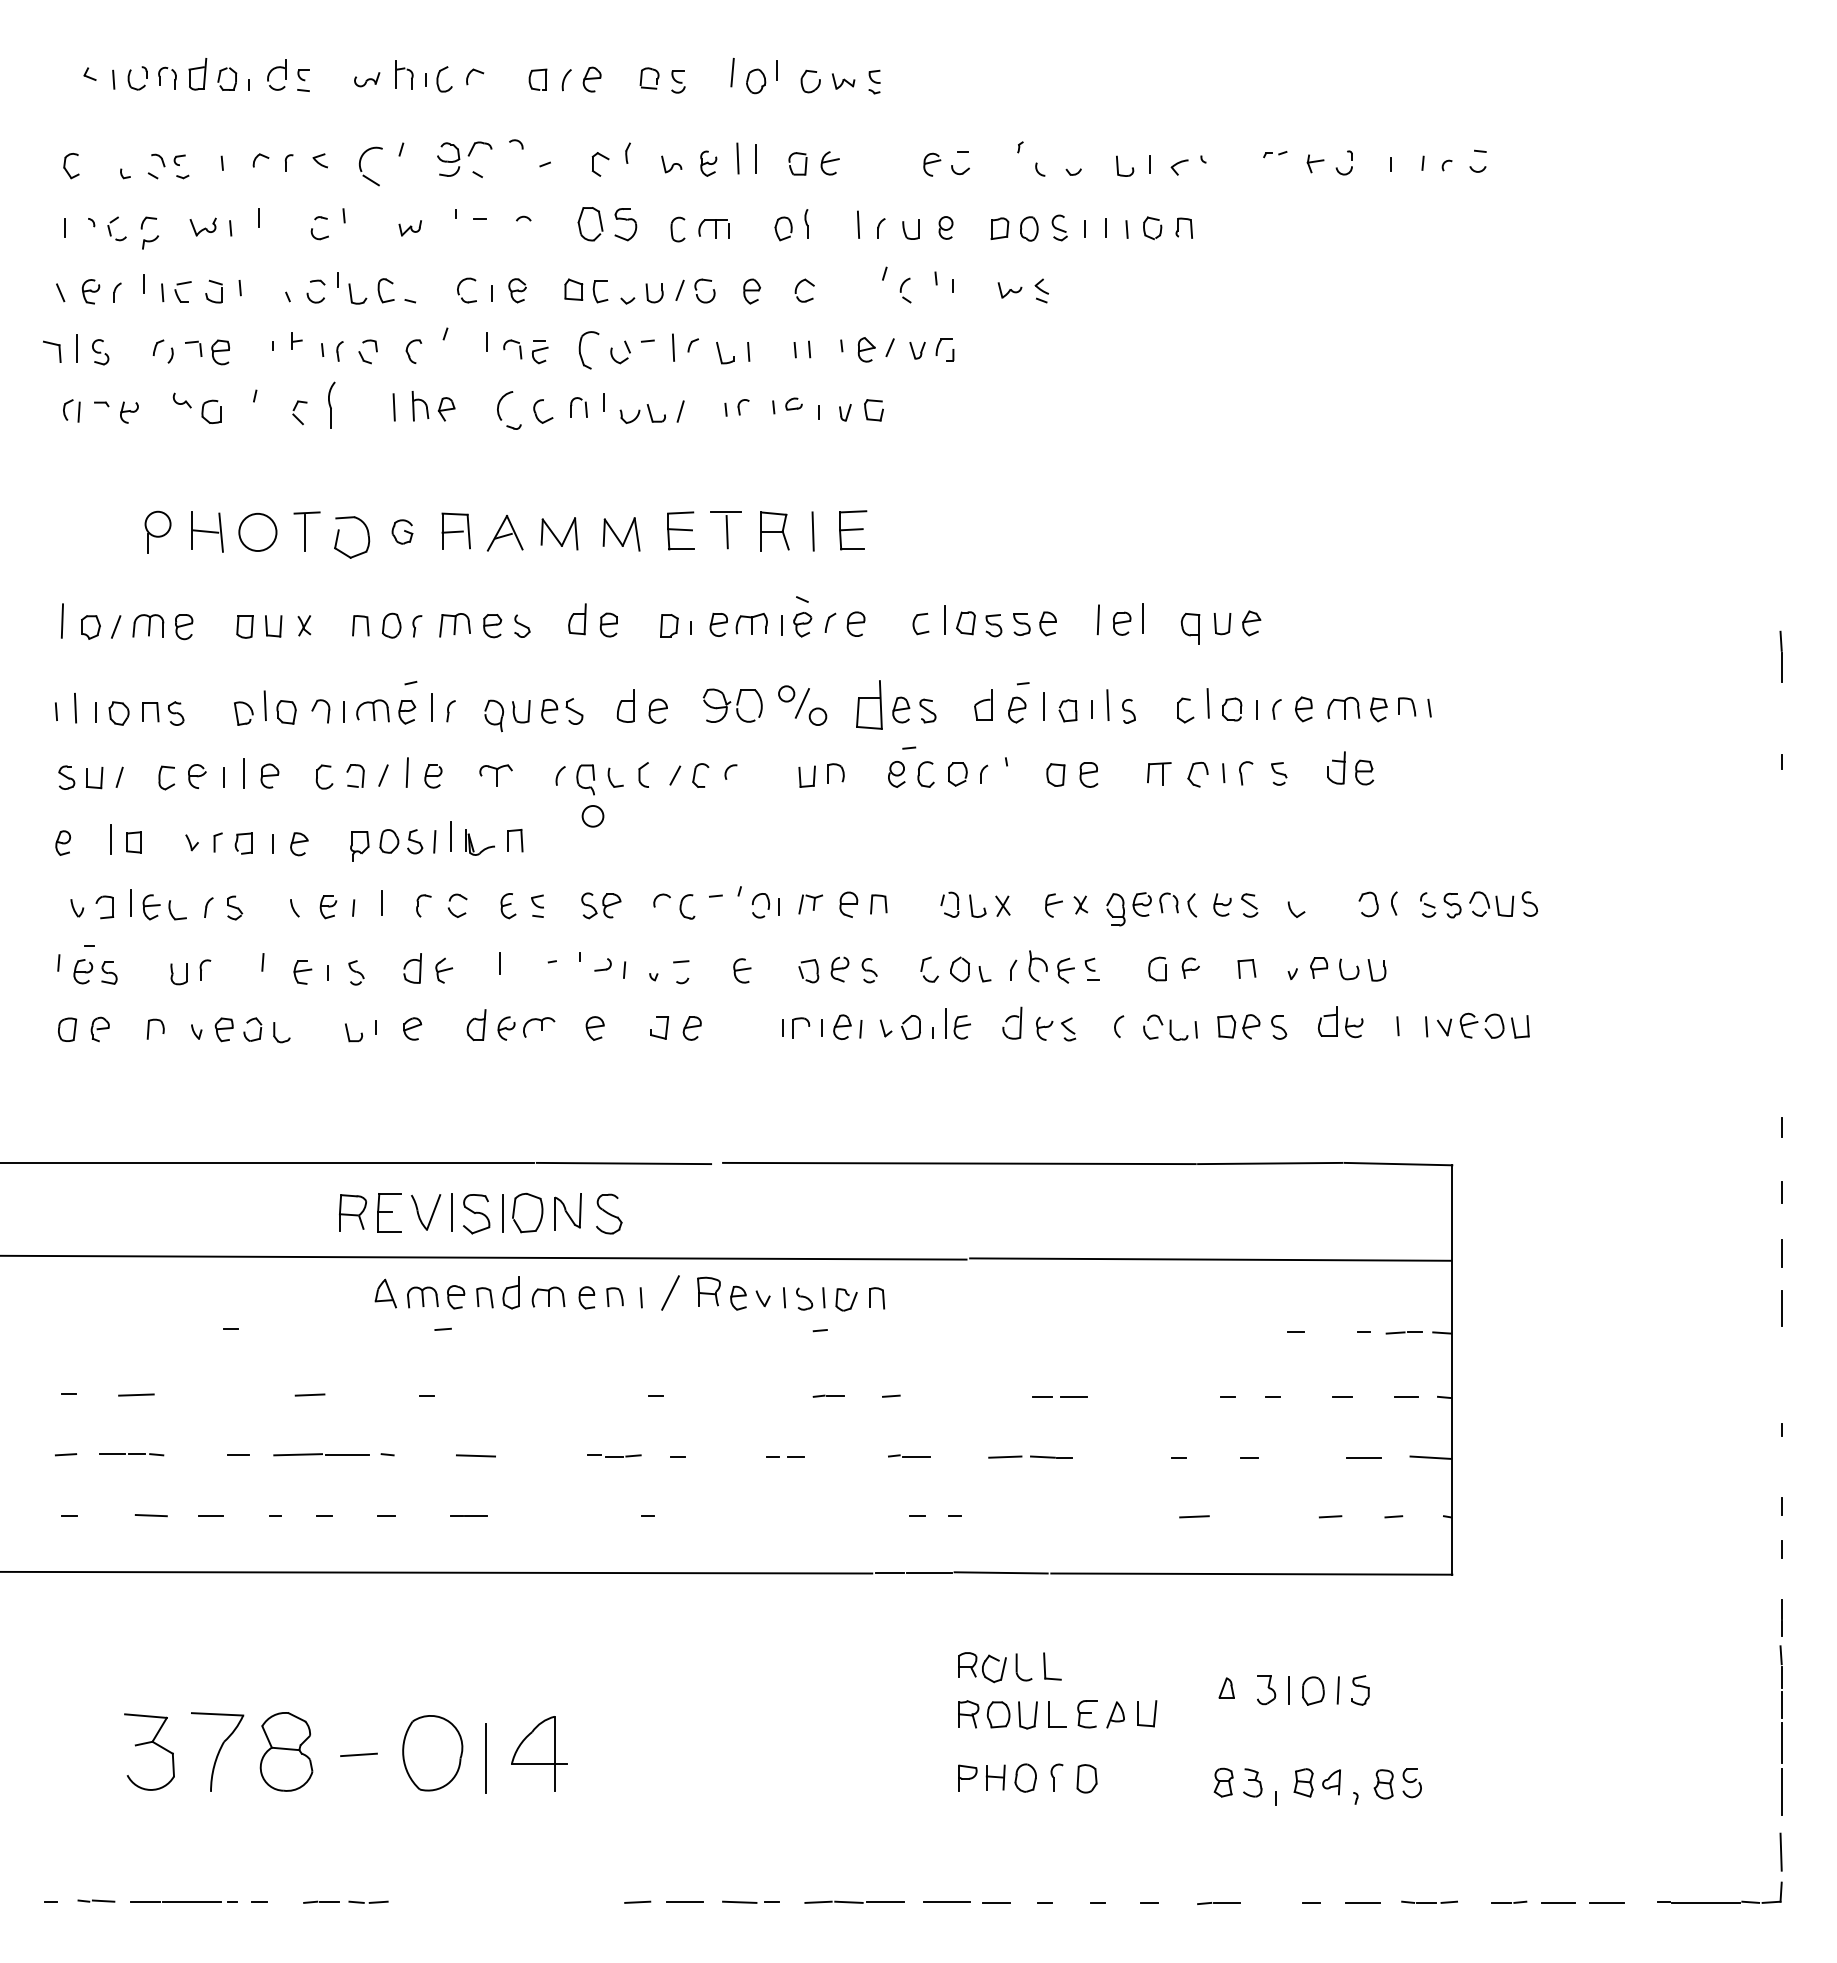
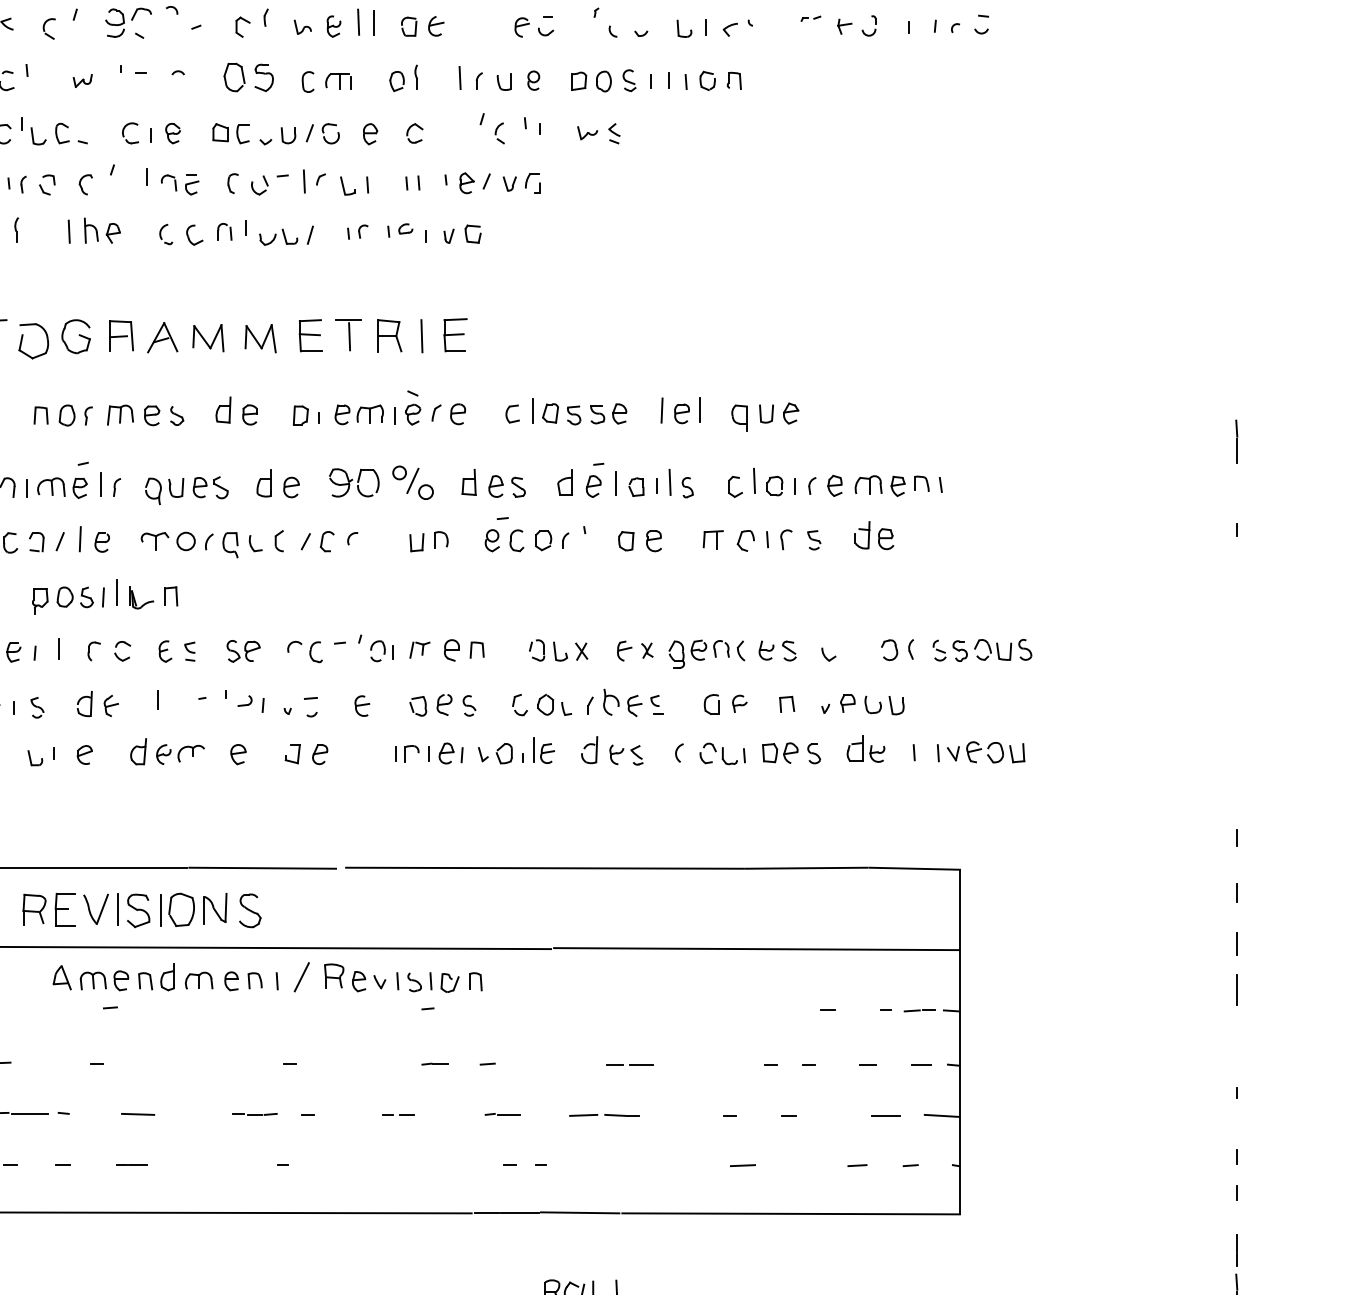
part: (370, 166) -> (49, 28), size x0.62
part: (588, 350) -> (232, 183), size x0.62
part: (331, 404) -> (16, 229), size x0.62
part: (509, 410) -> (166, 234), size x0.62
part: (402, 531) -> (76, 336), size x1.67
part: (868, 705) -> (468, 482), size x0.62
circle: (592, 816) -> (185, 541), moved

